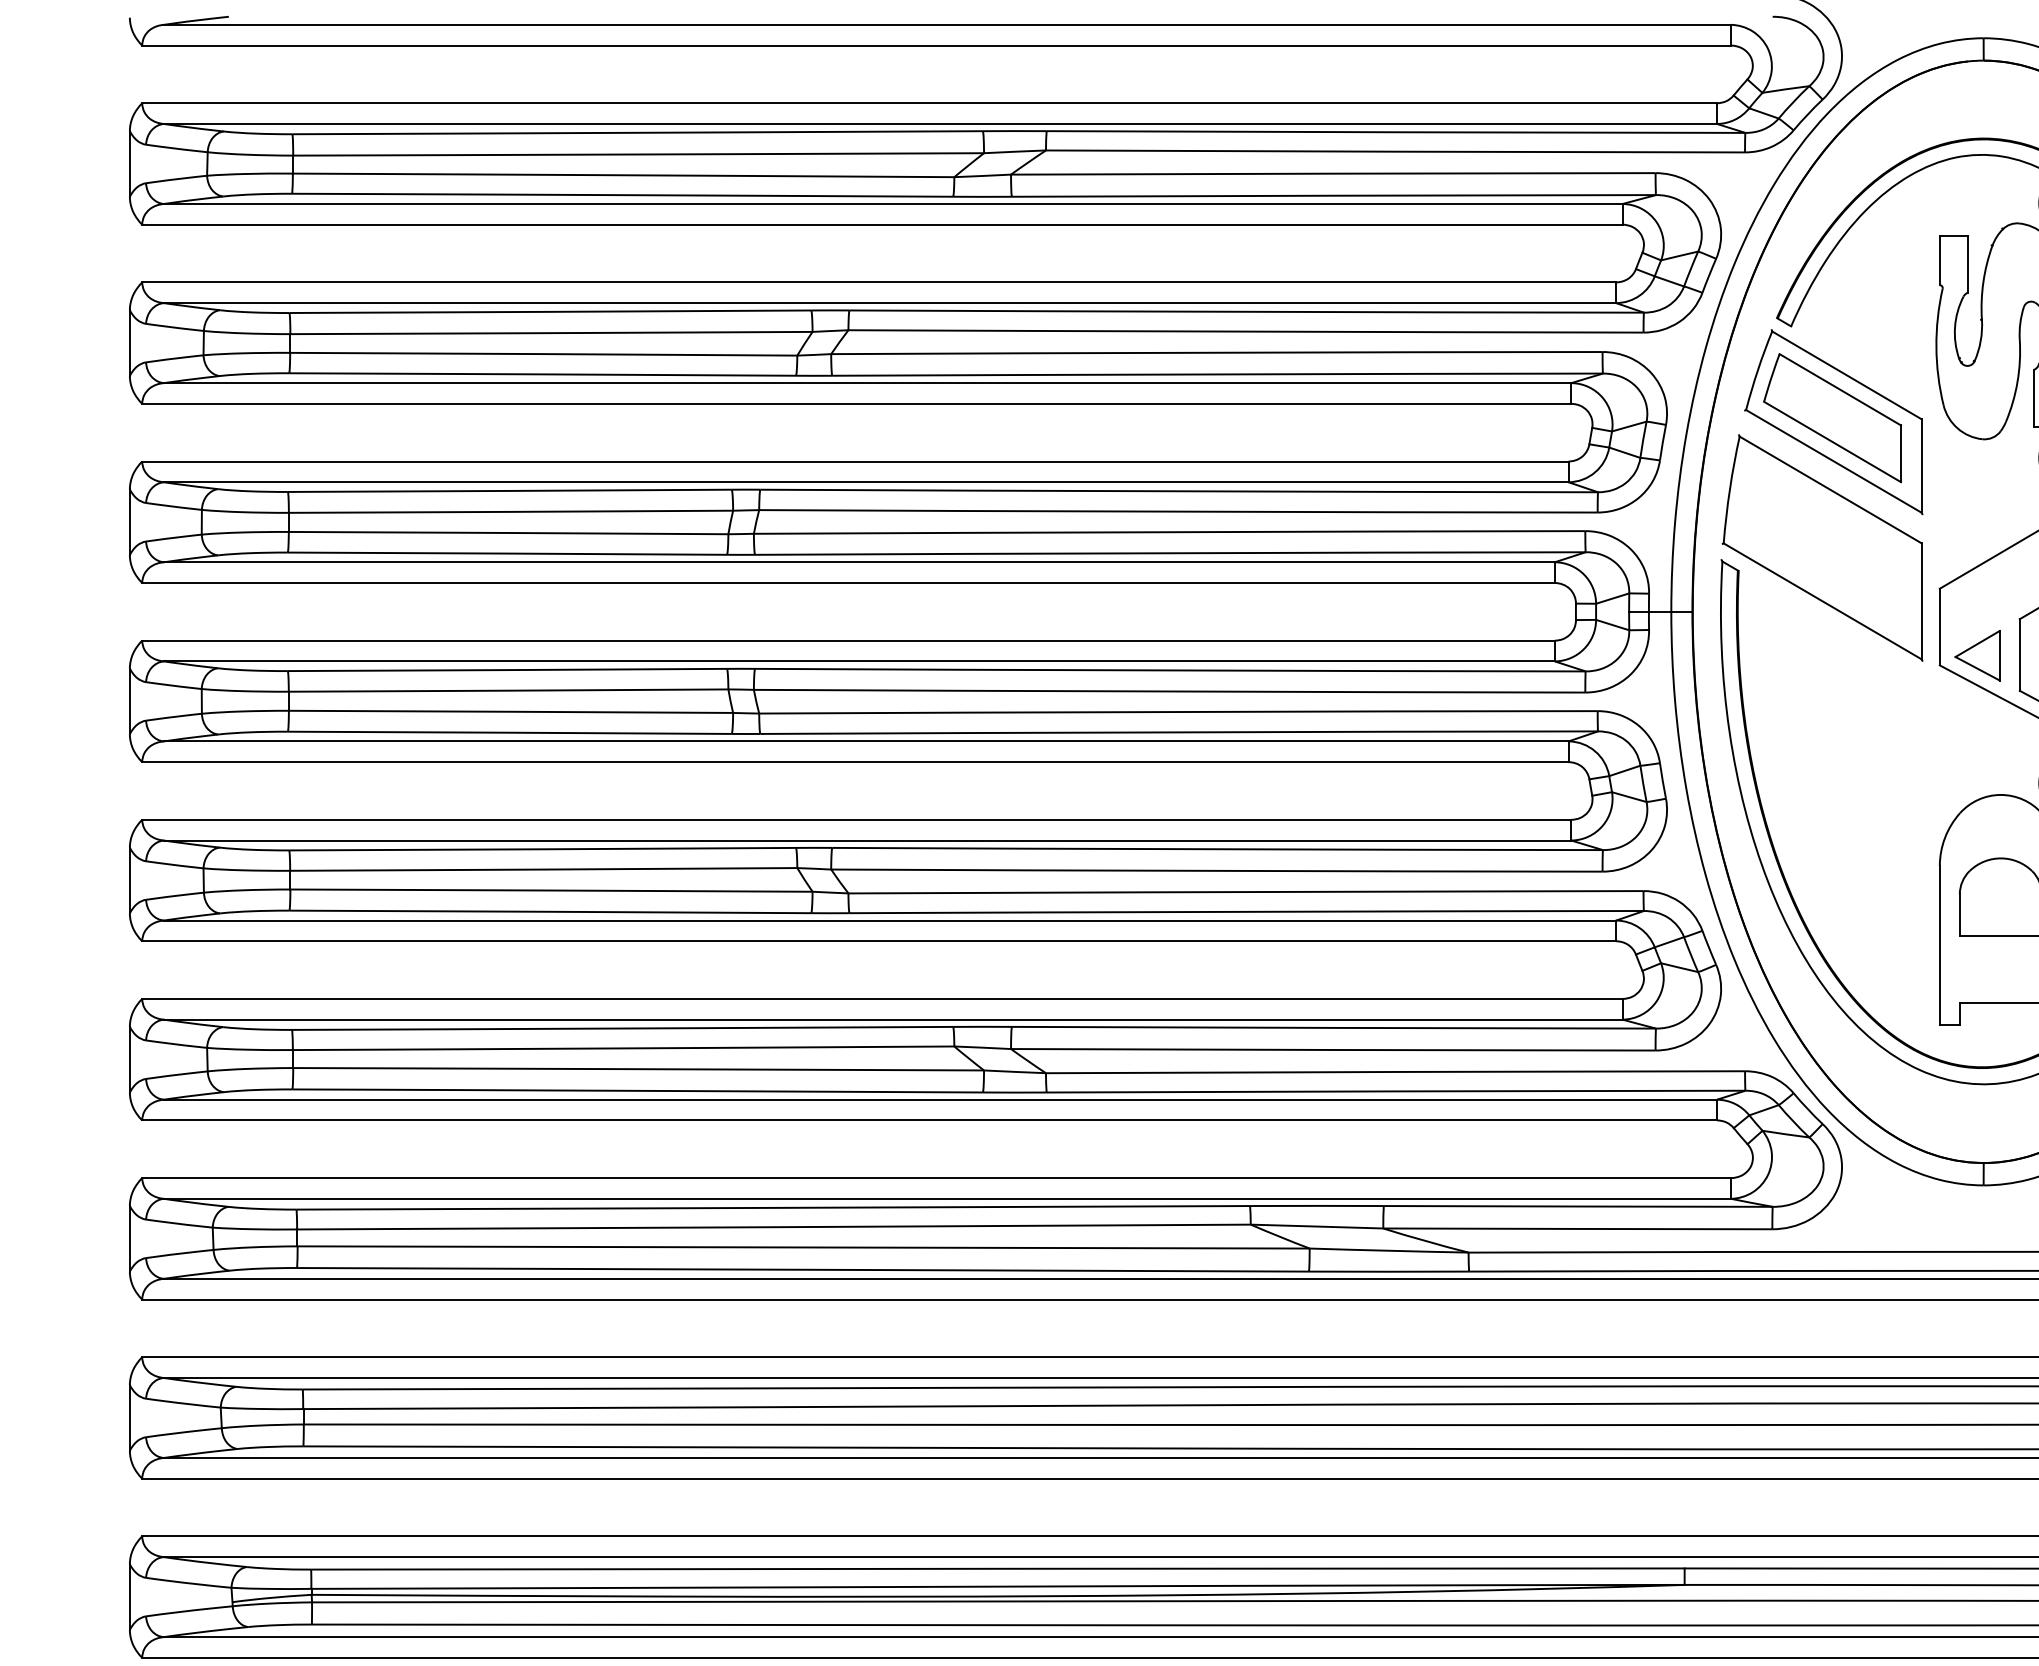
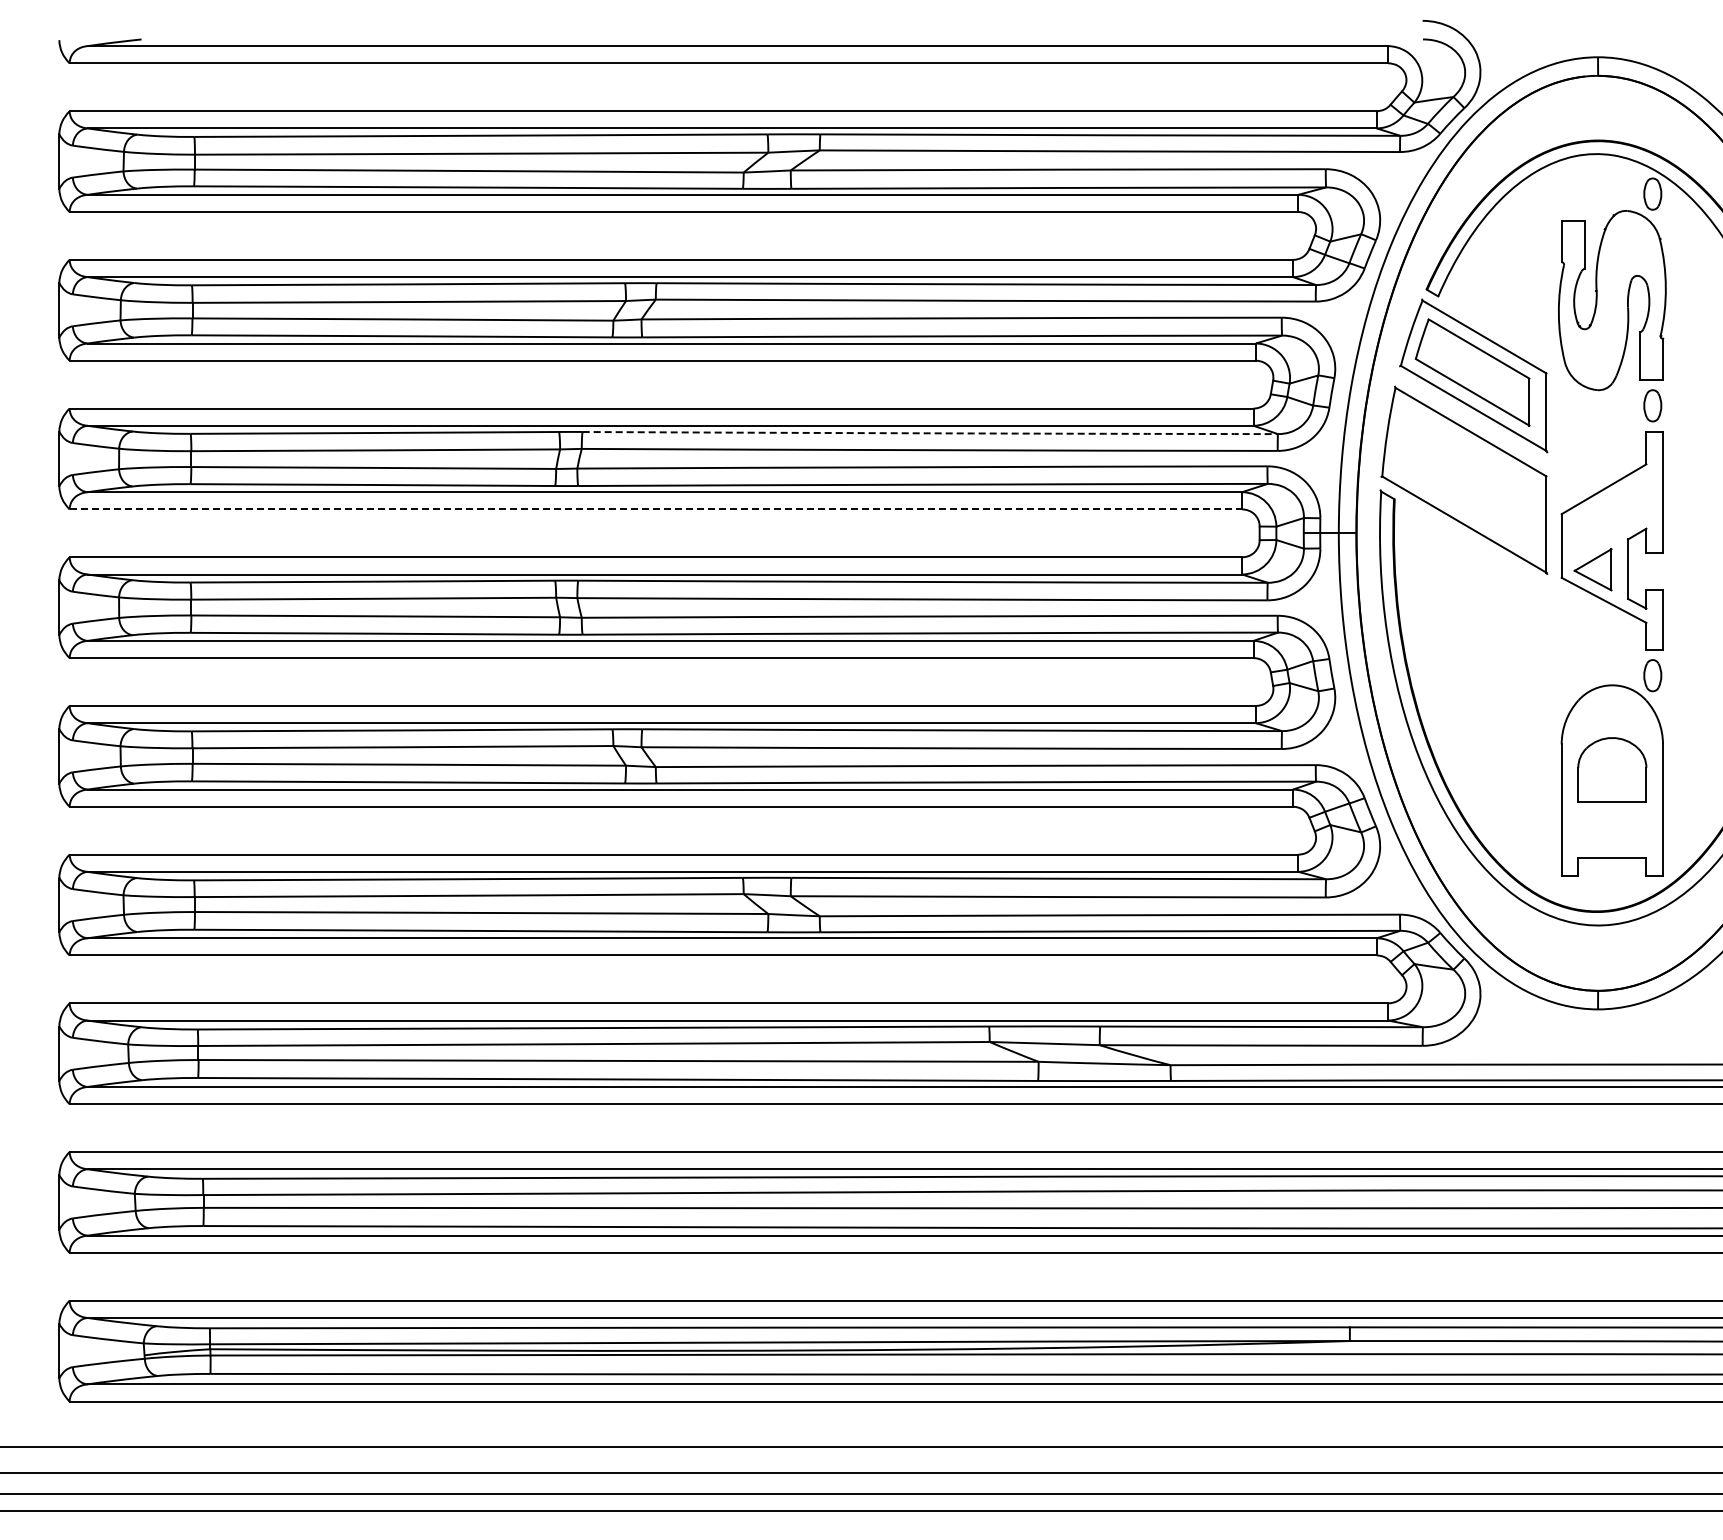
arc: (1179, 491) -> (930, 433), solid -> dashed
line: (849, 583) -> (656, 509), solid -> dashed

